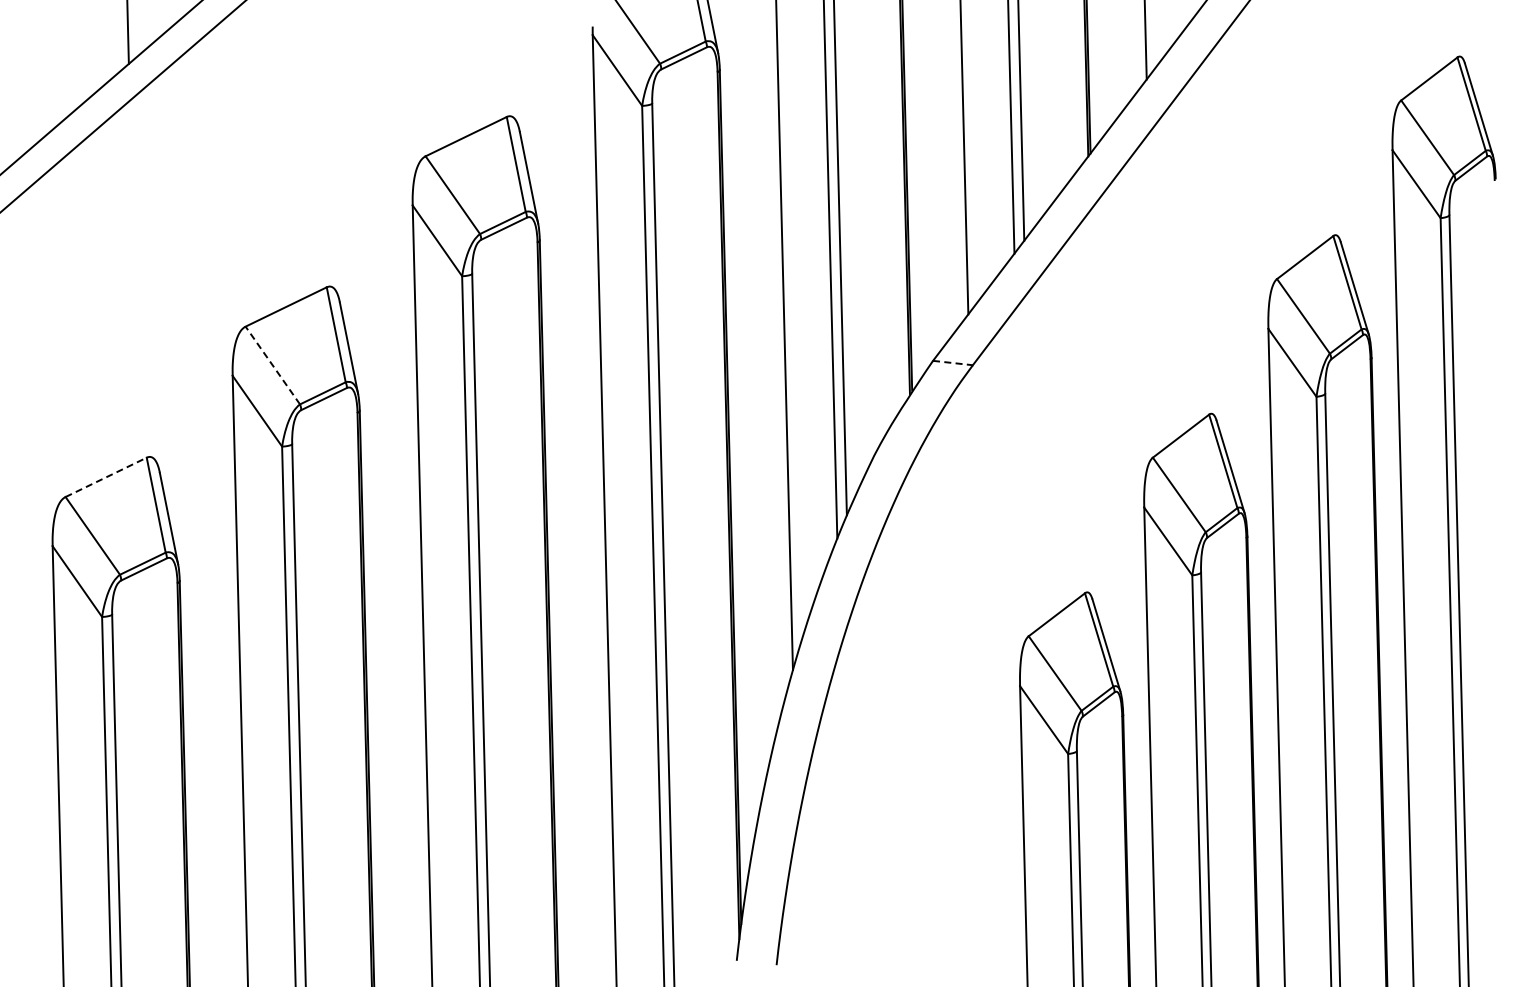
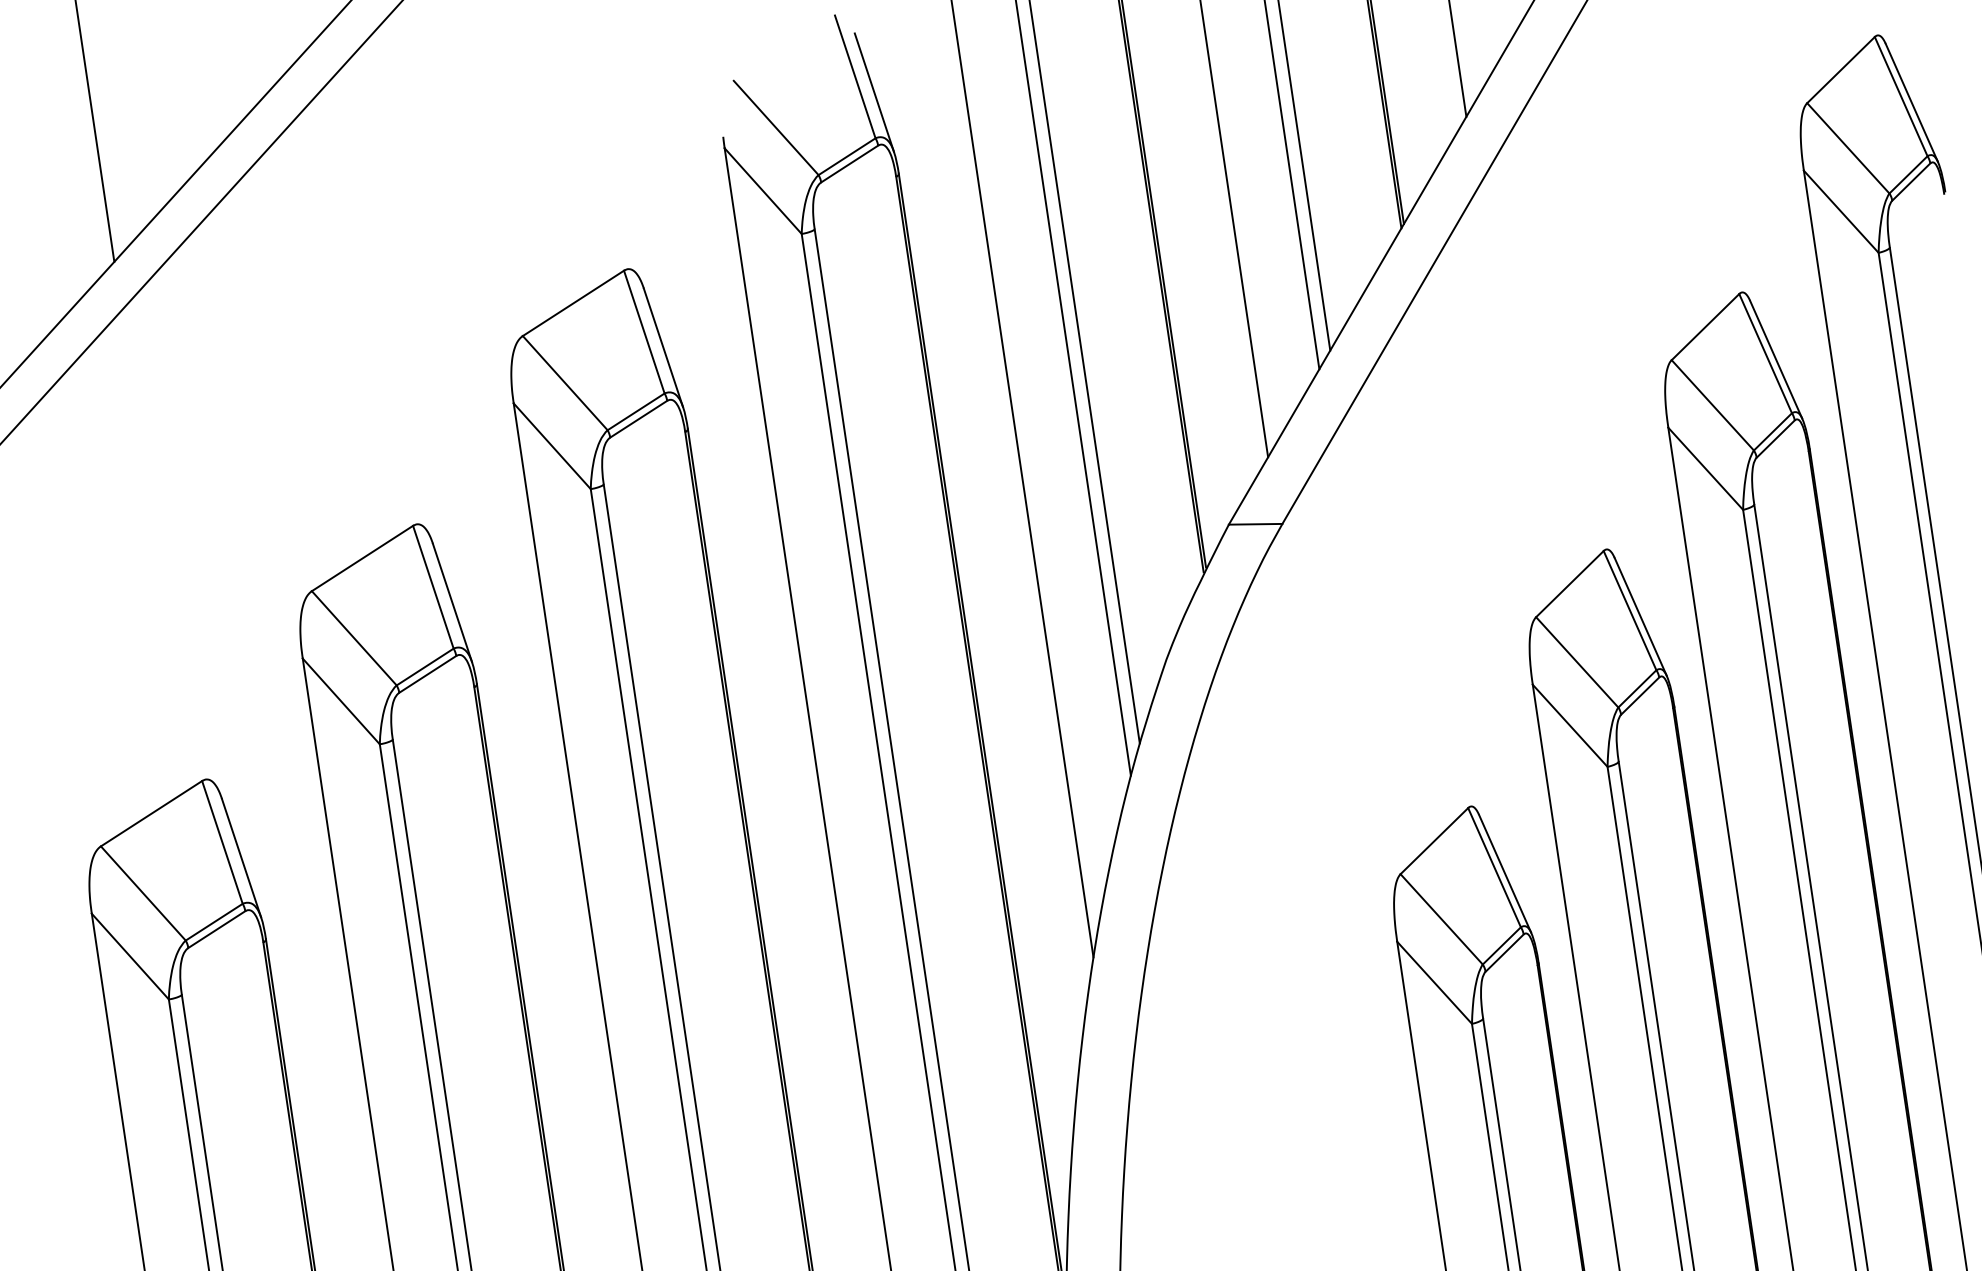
line: (953, 363) -> (1256, 524), dashed -> solid
line: (272, 365) -> (353, 638), dashed -> solid
line: (106, 477) -> (151, 813), dashed -> solid

